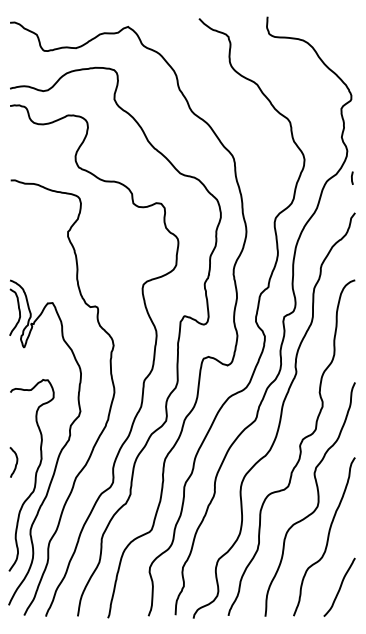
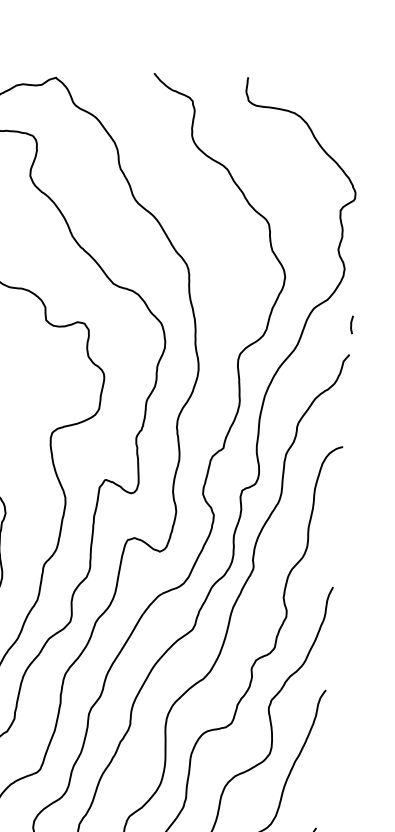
line: (352, 177) -> (352, 323), moved

